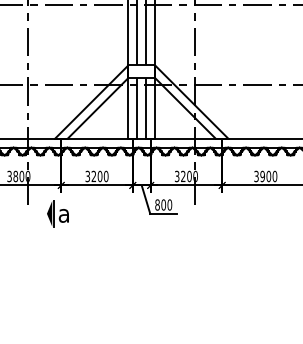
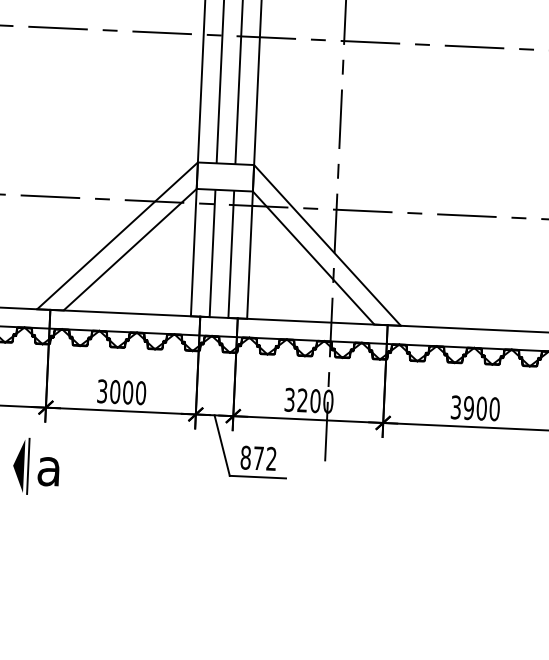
text: (93, 176) -> (114, 391), 3200 -> 3000
text: (166, 204) -> (264, 457), 800 -> 872

